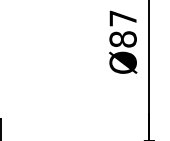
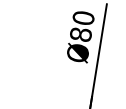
text: (122, 18) -> (83, 18), Ø87 -> Ø80

